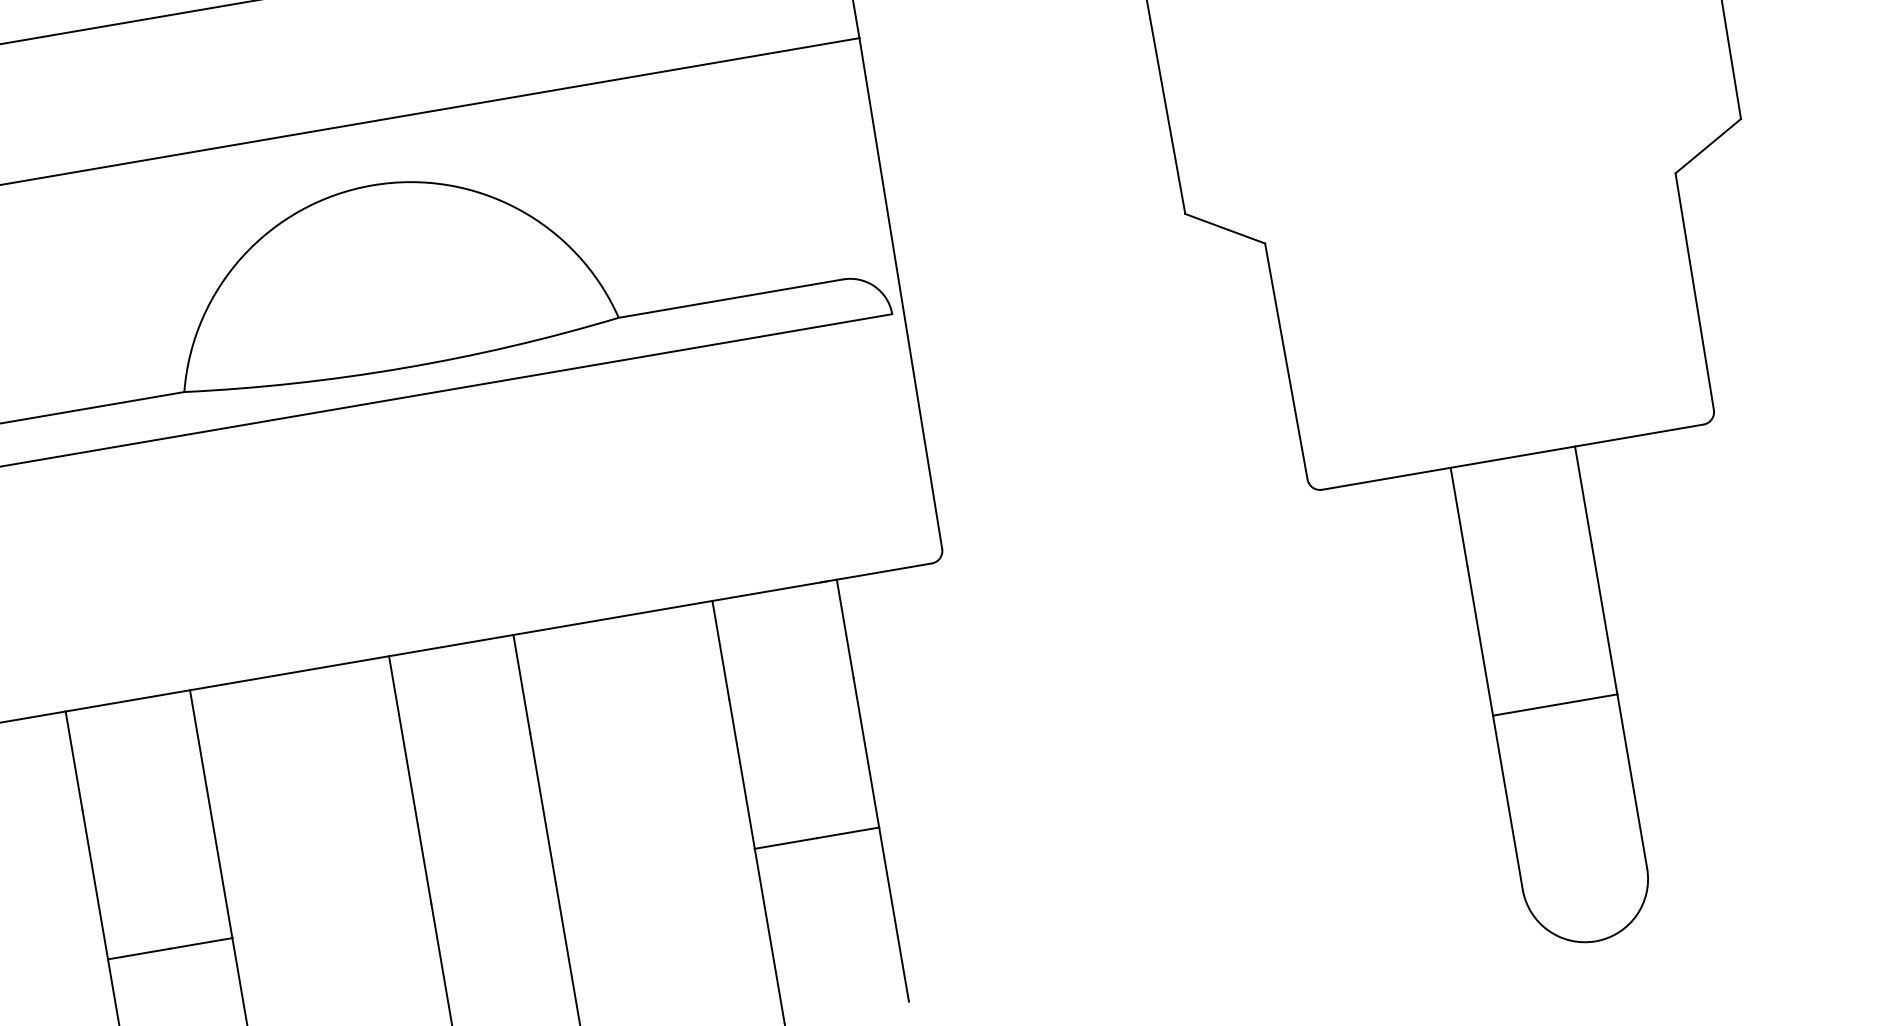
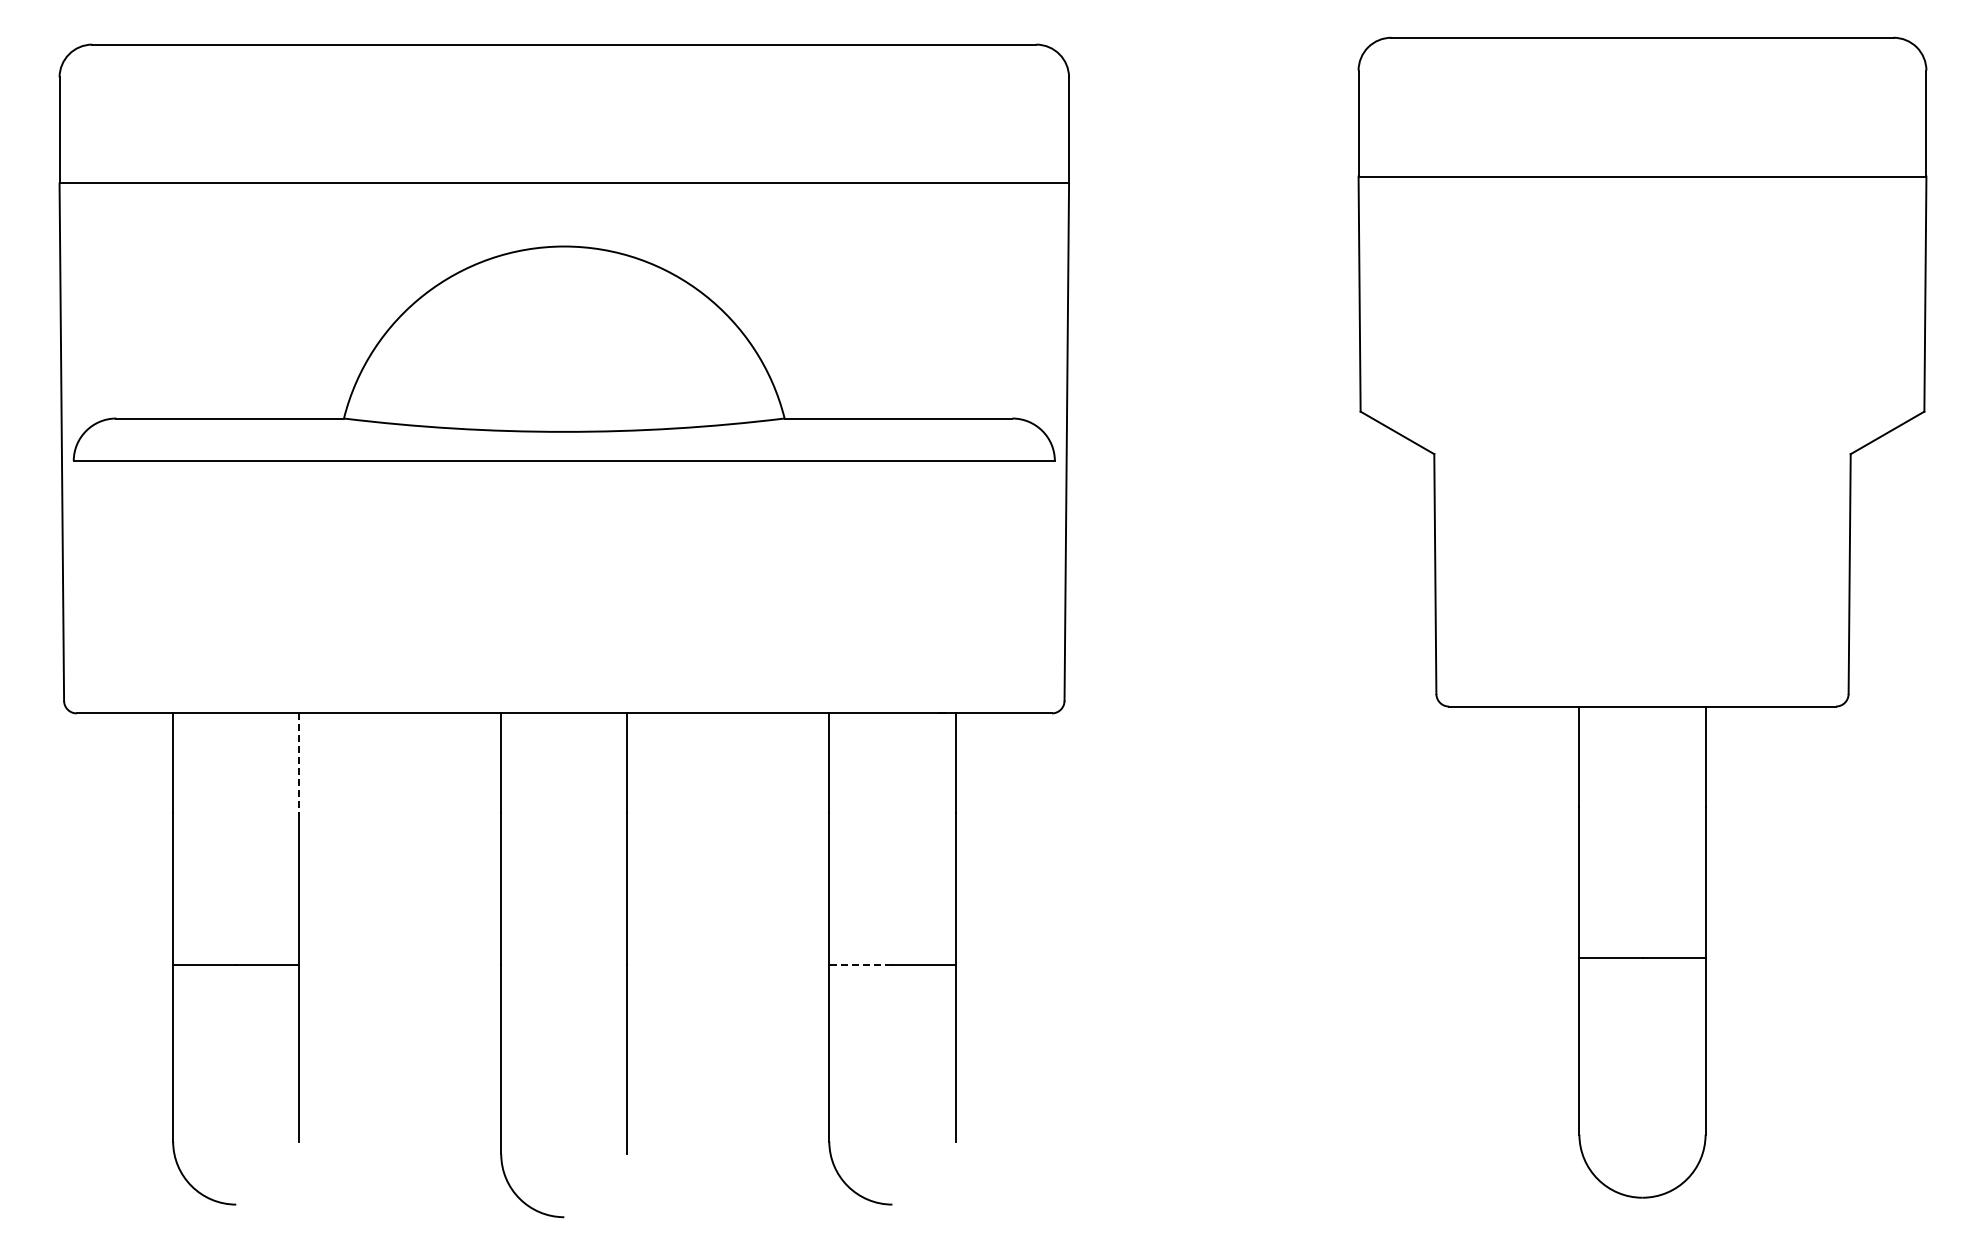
line: (198, 739) -> (299, 763), solid -> dashed
line: (785, 843) -> (860, 964), solid -> dashed

